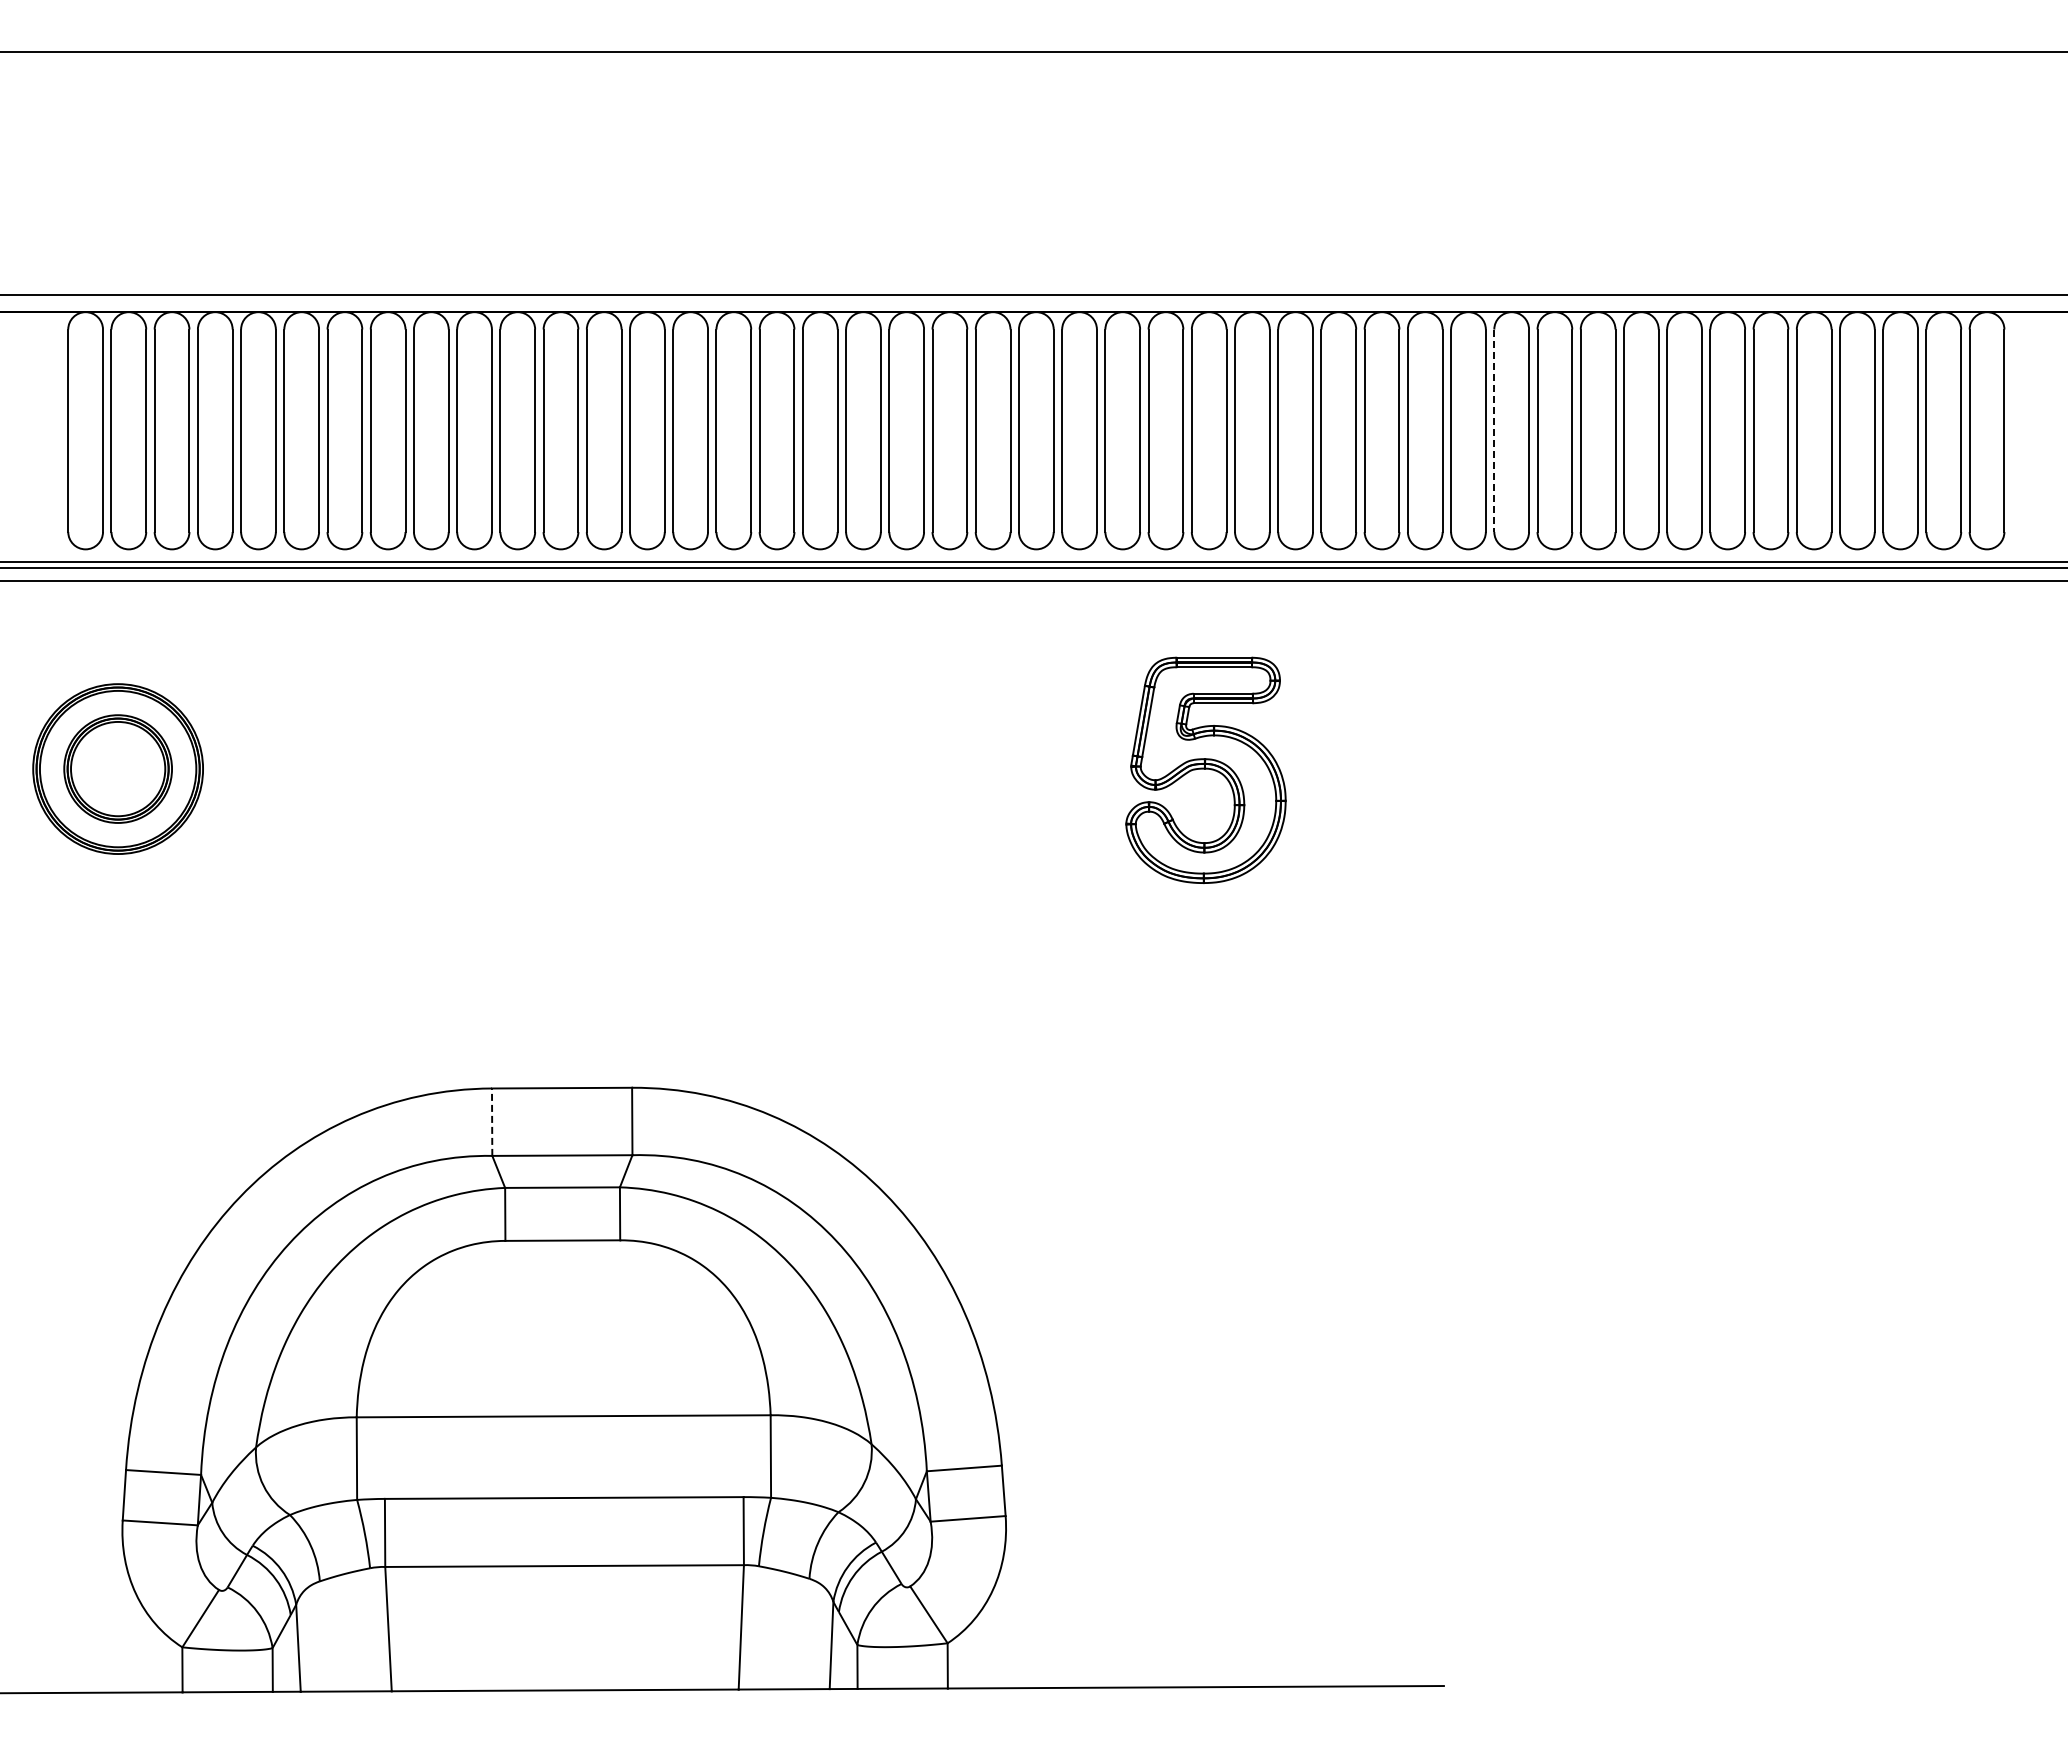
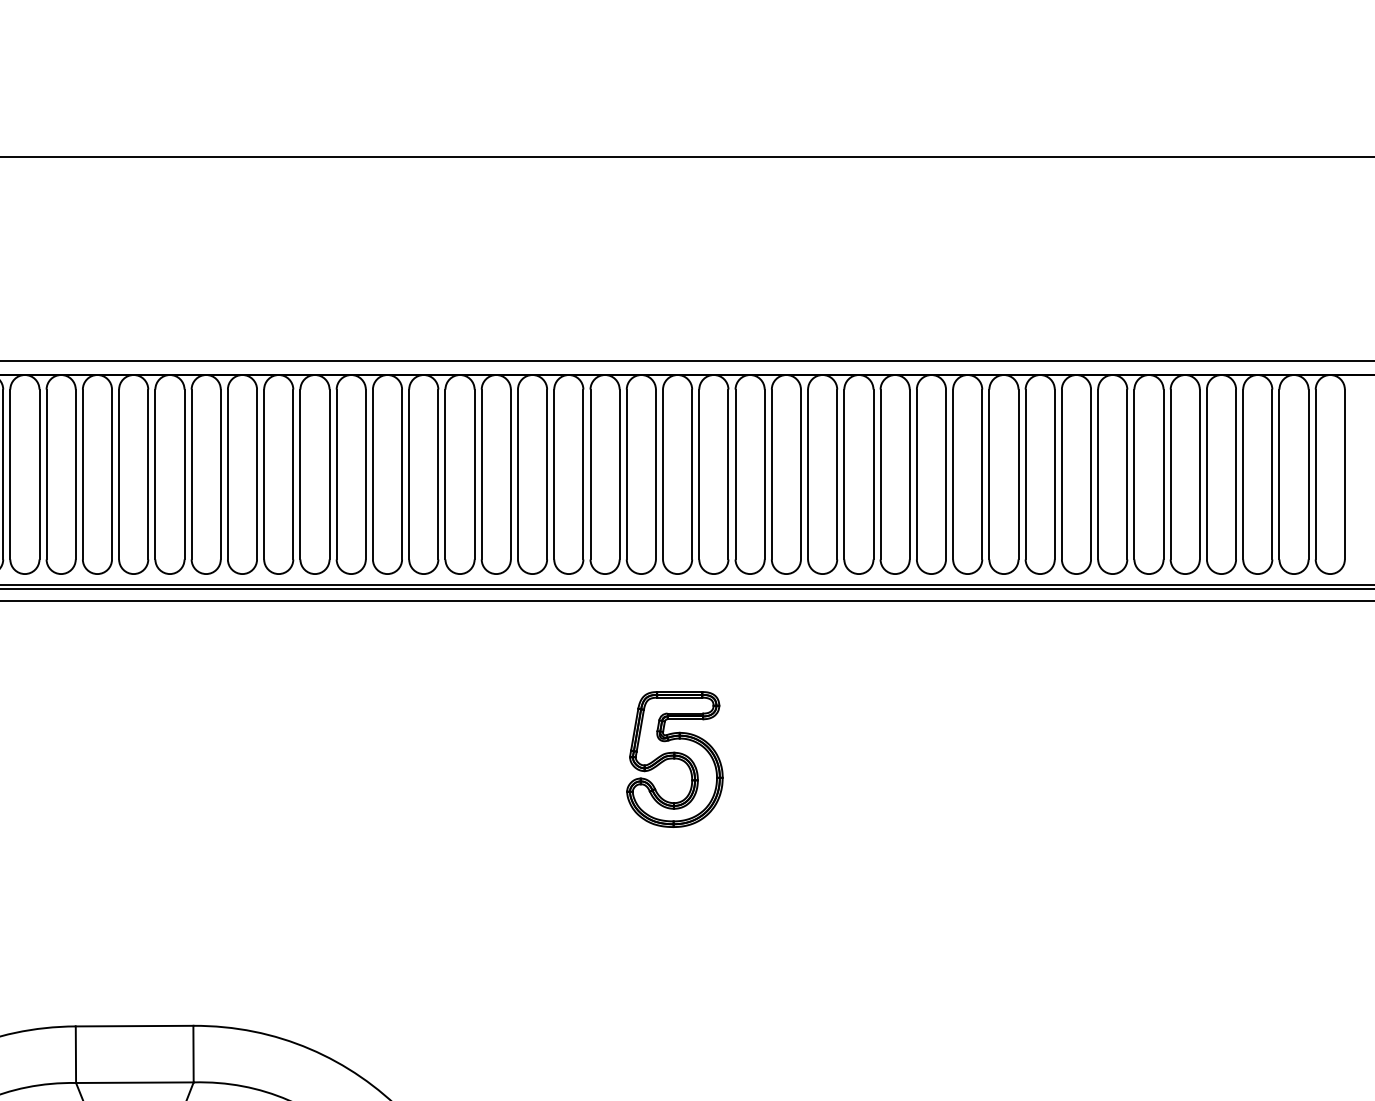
line: (1494, 431) -> (917, 475), dashed -> solid
part: (1205, 770) -> (674, 759), size x0.71
line: (492, 1122) -> (76, 1054), dashed -> solid

